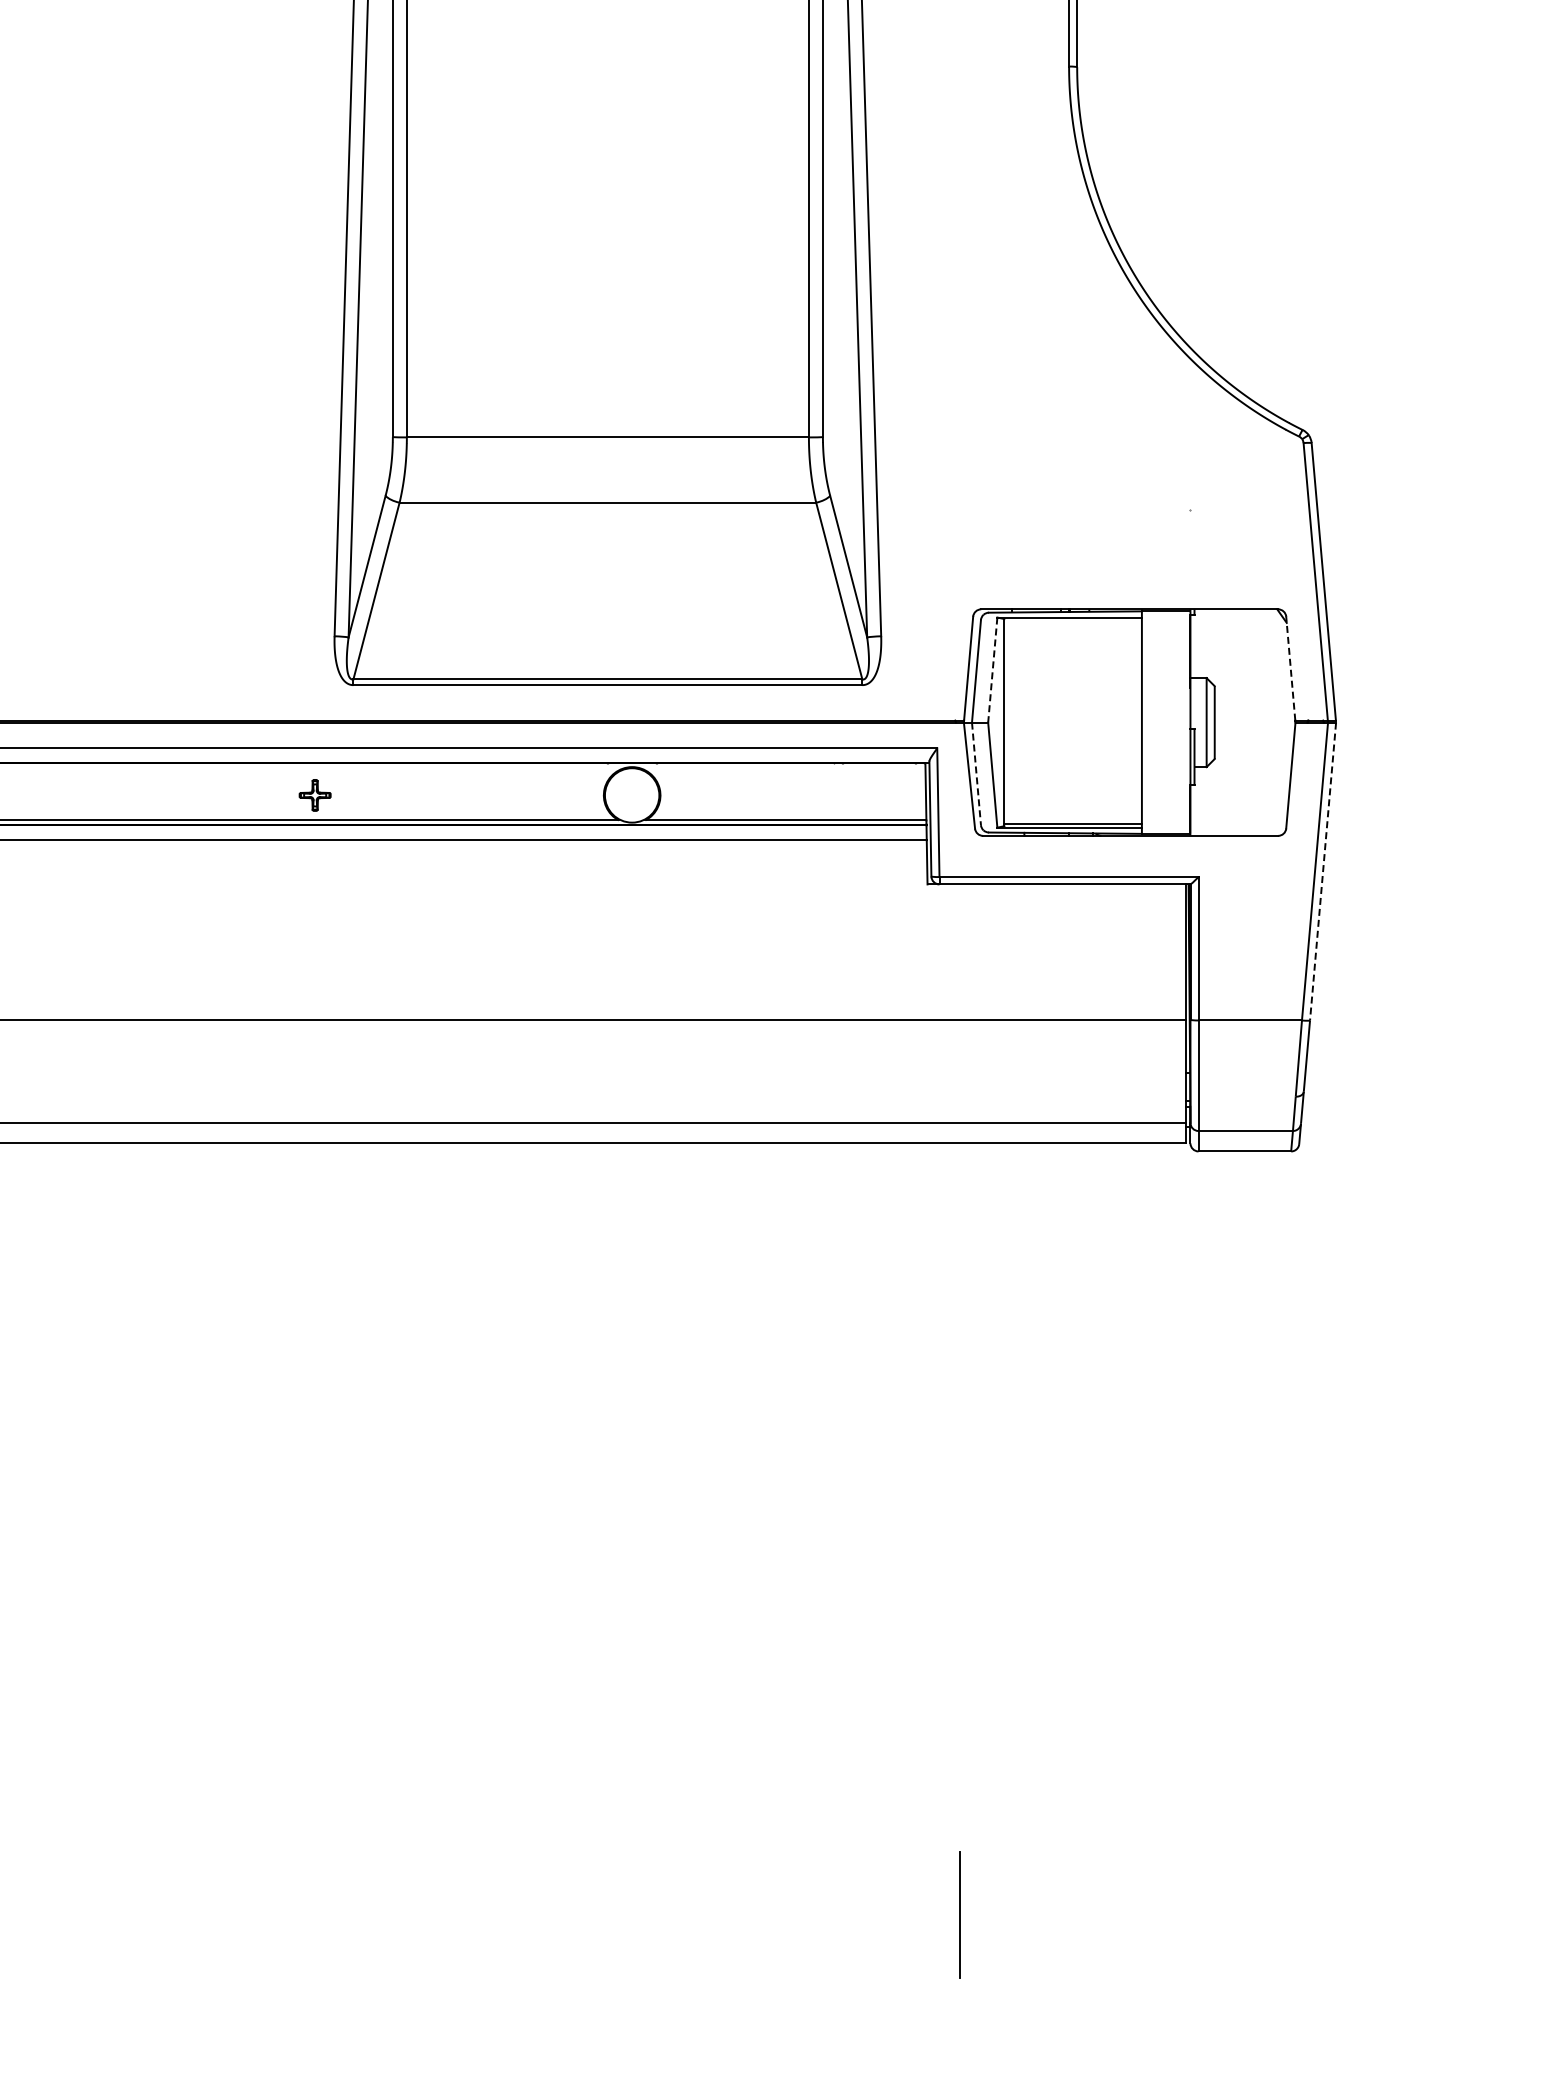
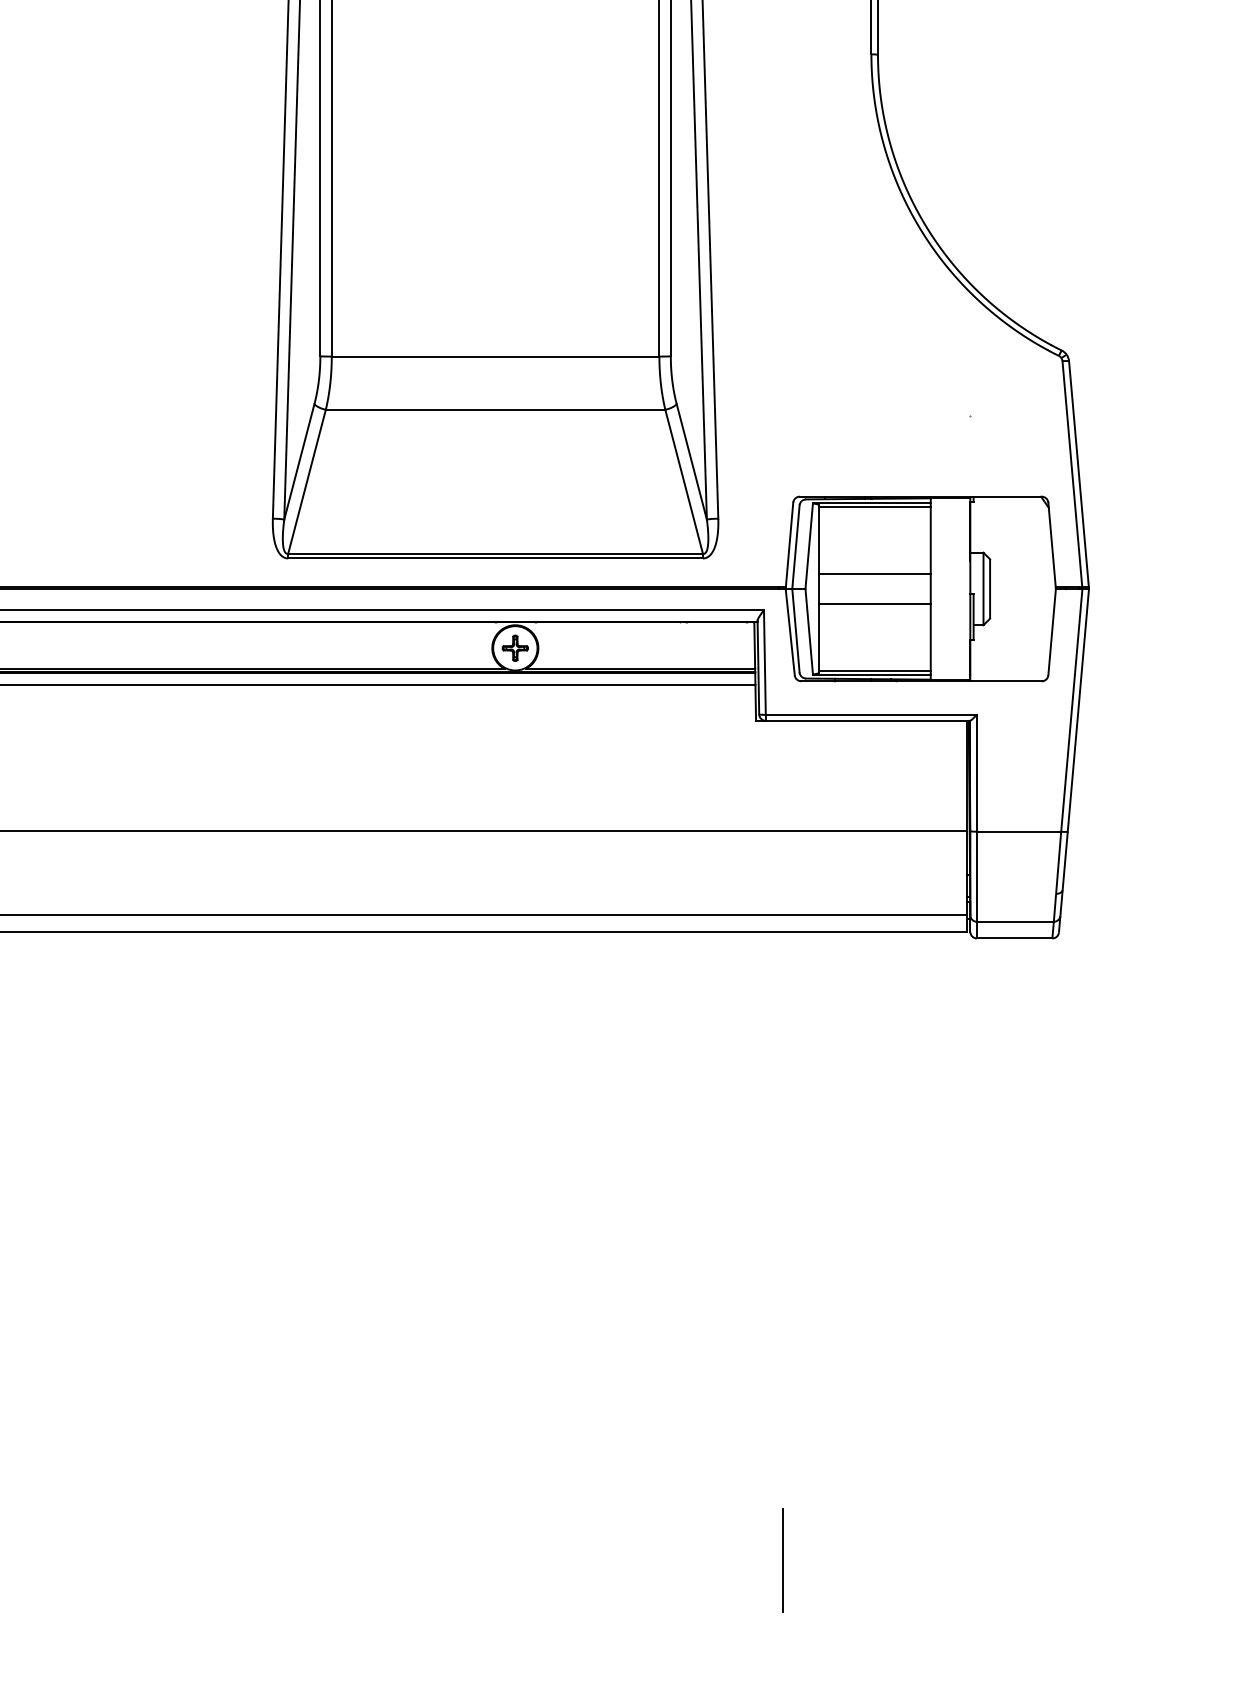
line: (1072, 621) -> (874, 506), added
line: (1290, 668) -> (1051, 544), dashed -> solid
line: (992, 670) -> (809, 546), dashed -> solid
line: (1072, 704) -> (874, 574), added
line: (1072, 740) -> (874, 603), added
line: (976, 774) -> (795, 631), dashed -> solid
part: (314, 795) -> (514, 648), moved
line: (1323, 871) -> (1078, 710), dashed -> solid

